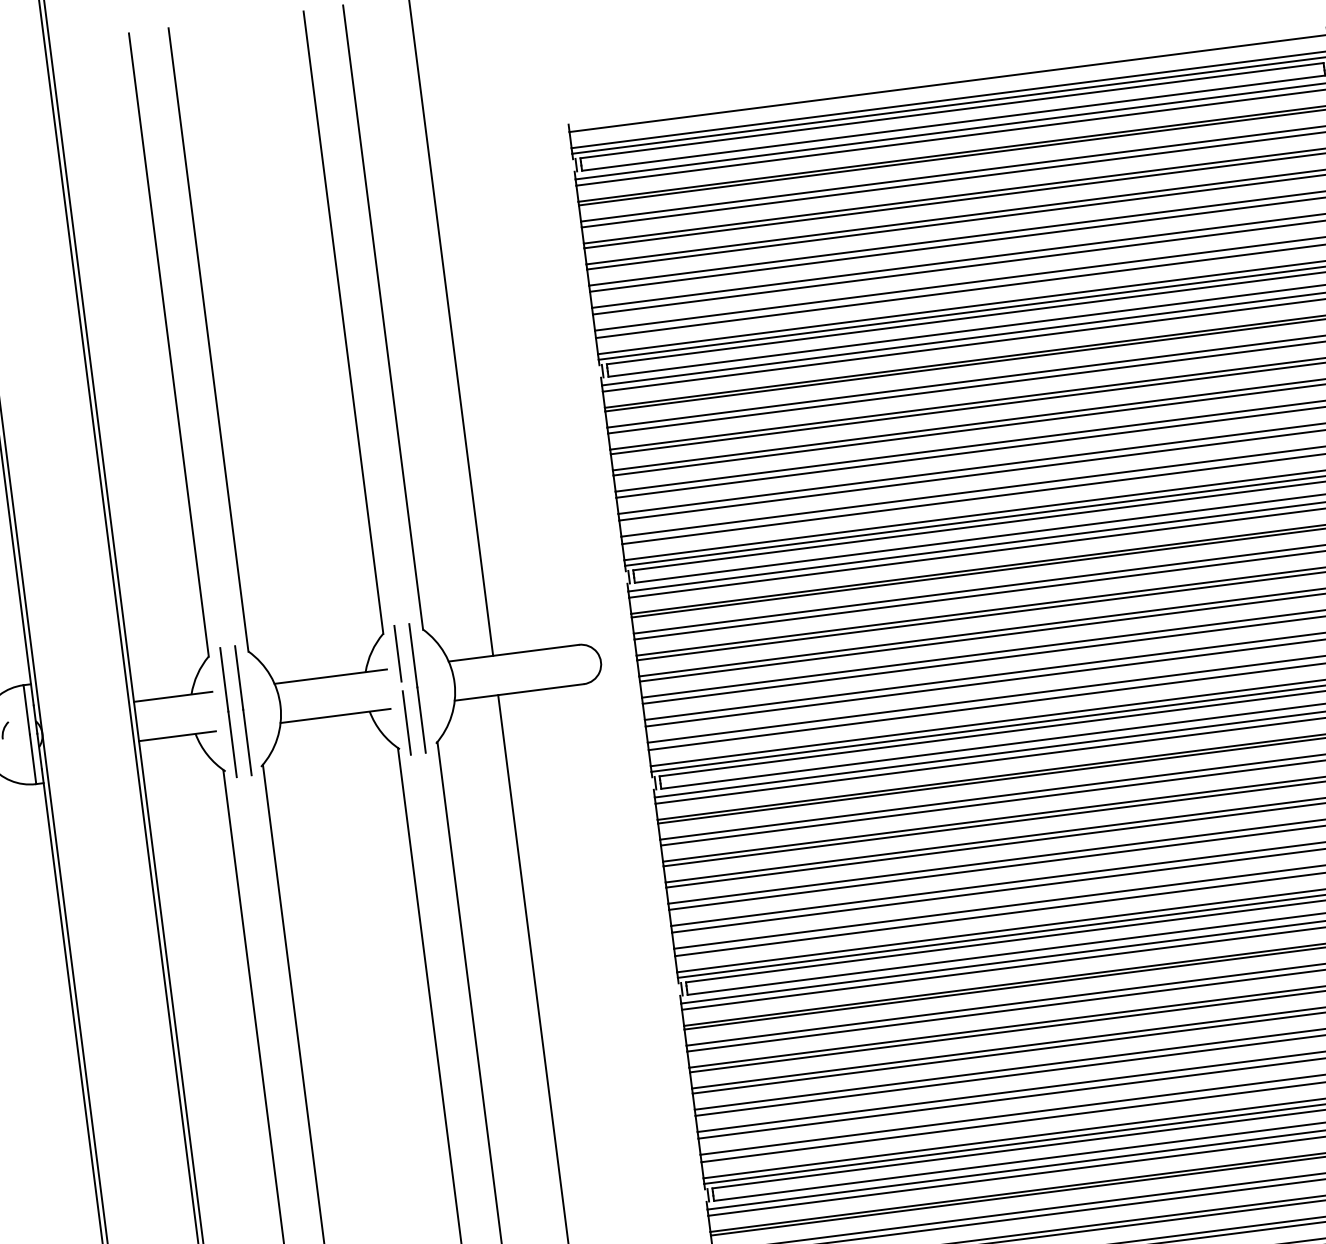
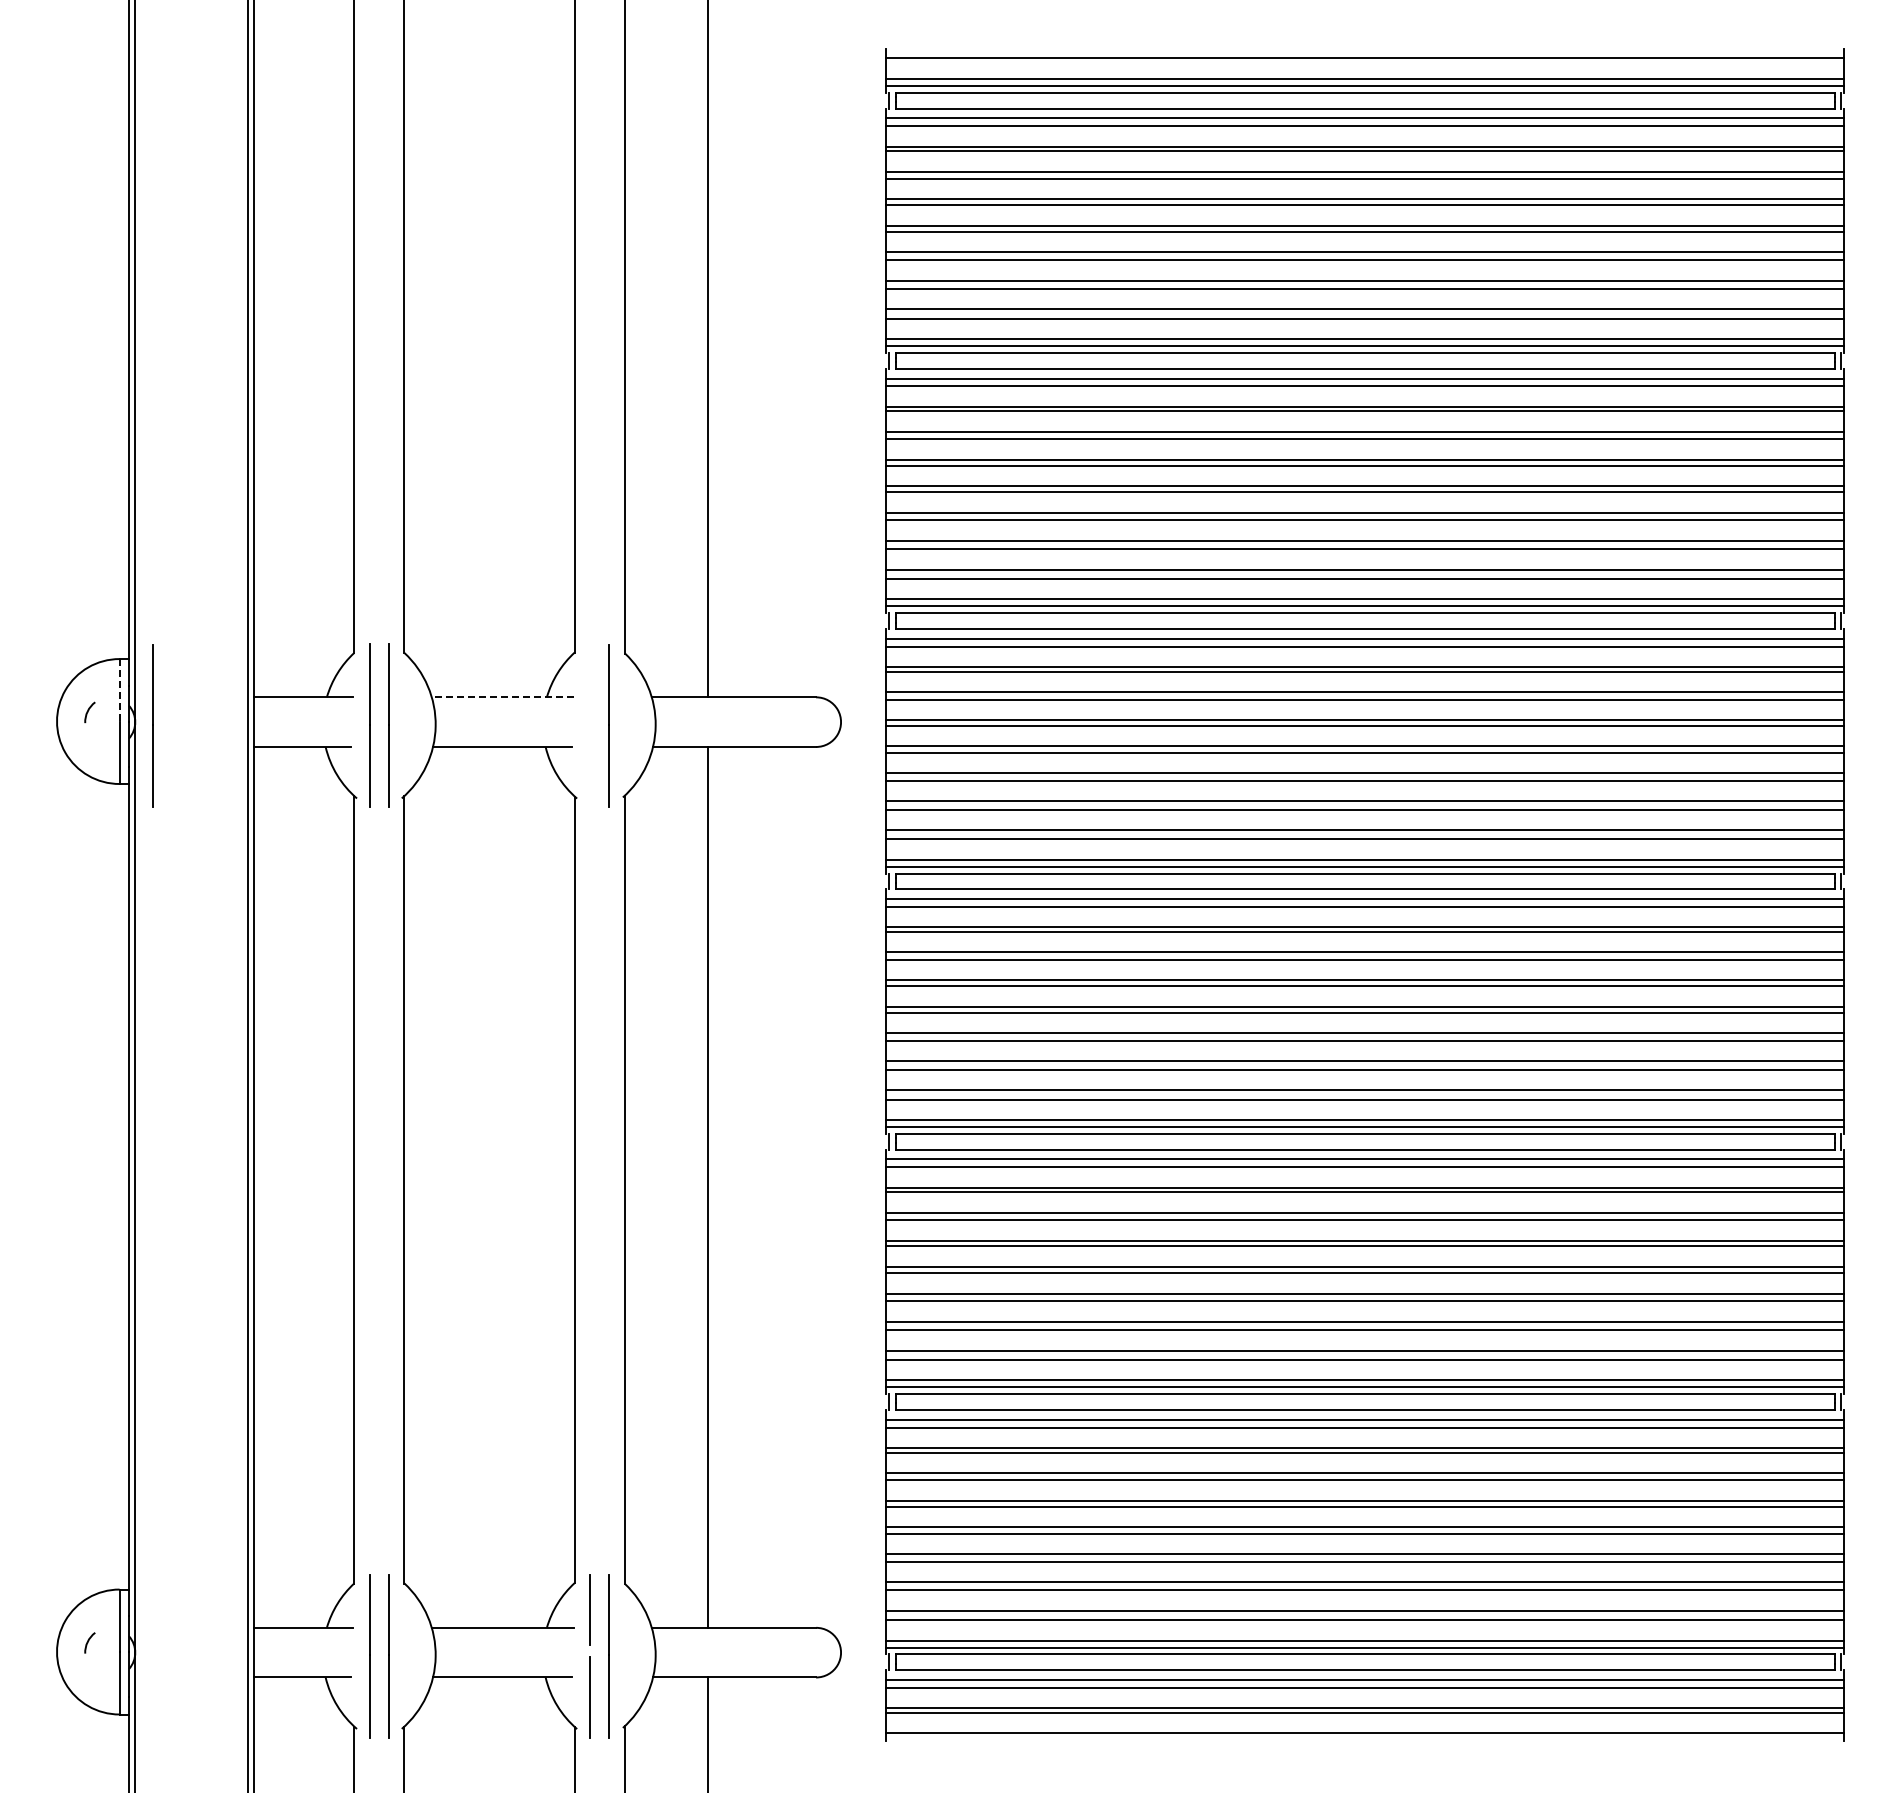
line: (397, 653) -> (589, 679), removed
line: (330, 676) -> (502, 697), solid -> dashed
line: (26, 710) -> (119, 690), solid -> dashed
line: (406, 722) -> (589, 766), removed
line: (56, 734) -> (152, 725), added

